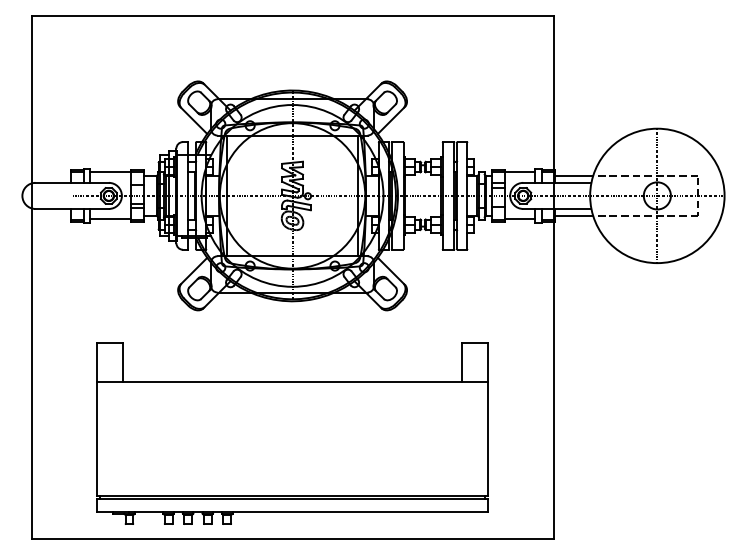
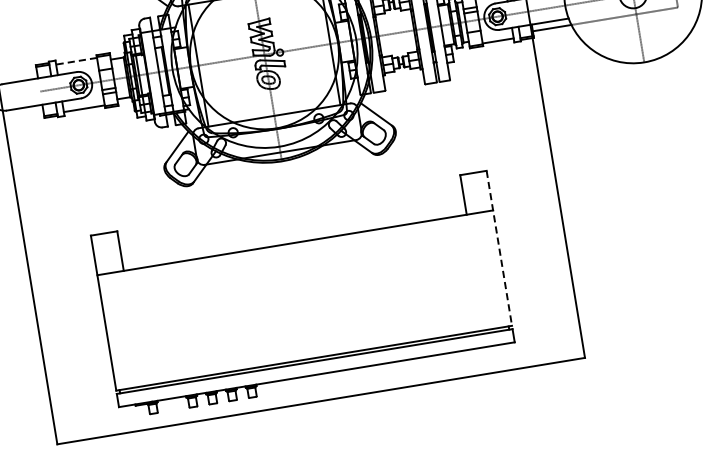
line: (110, 172) -> (76, 61), solid -> dashed
line: (488, 419) -> (499, 248), solid -> dashed

